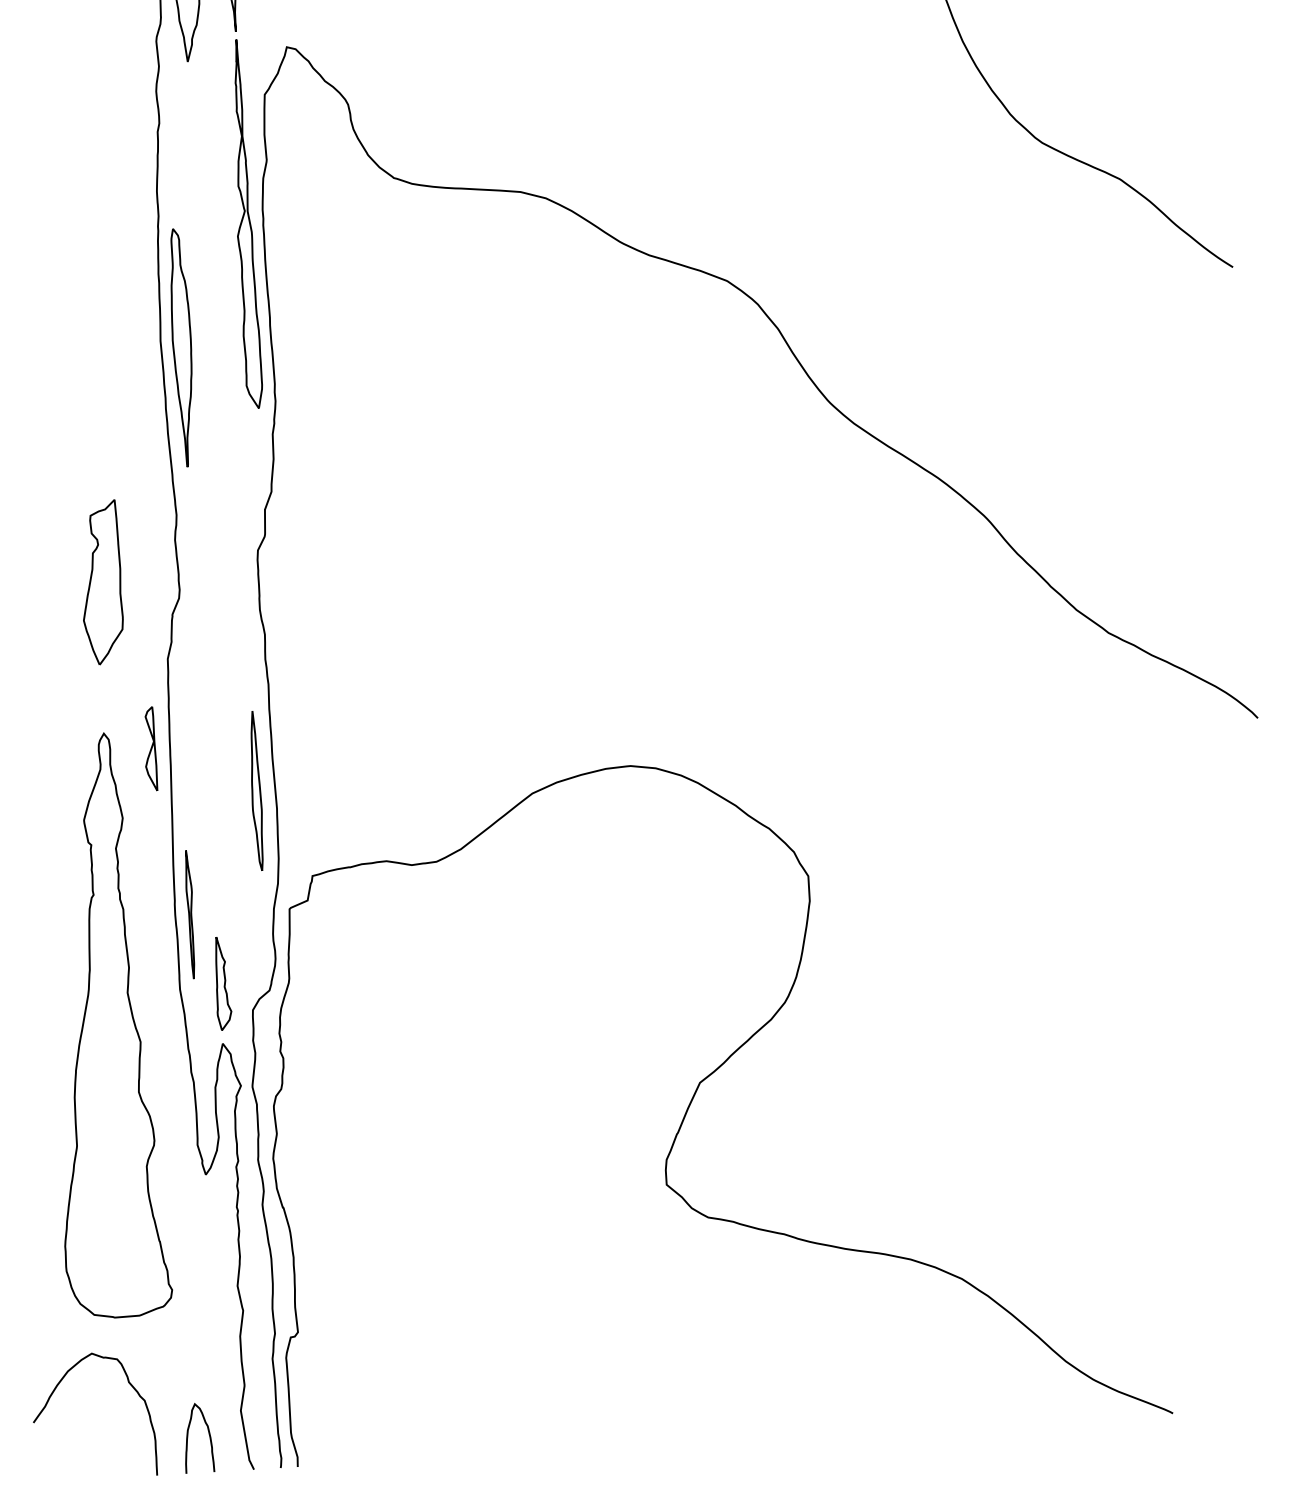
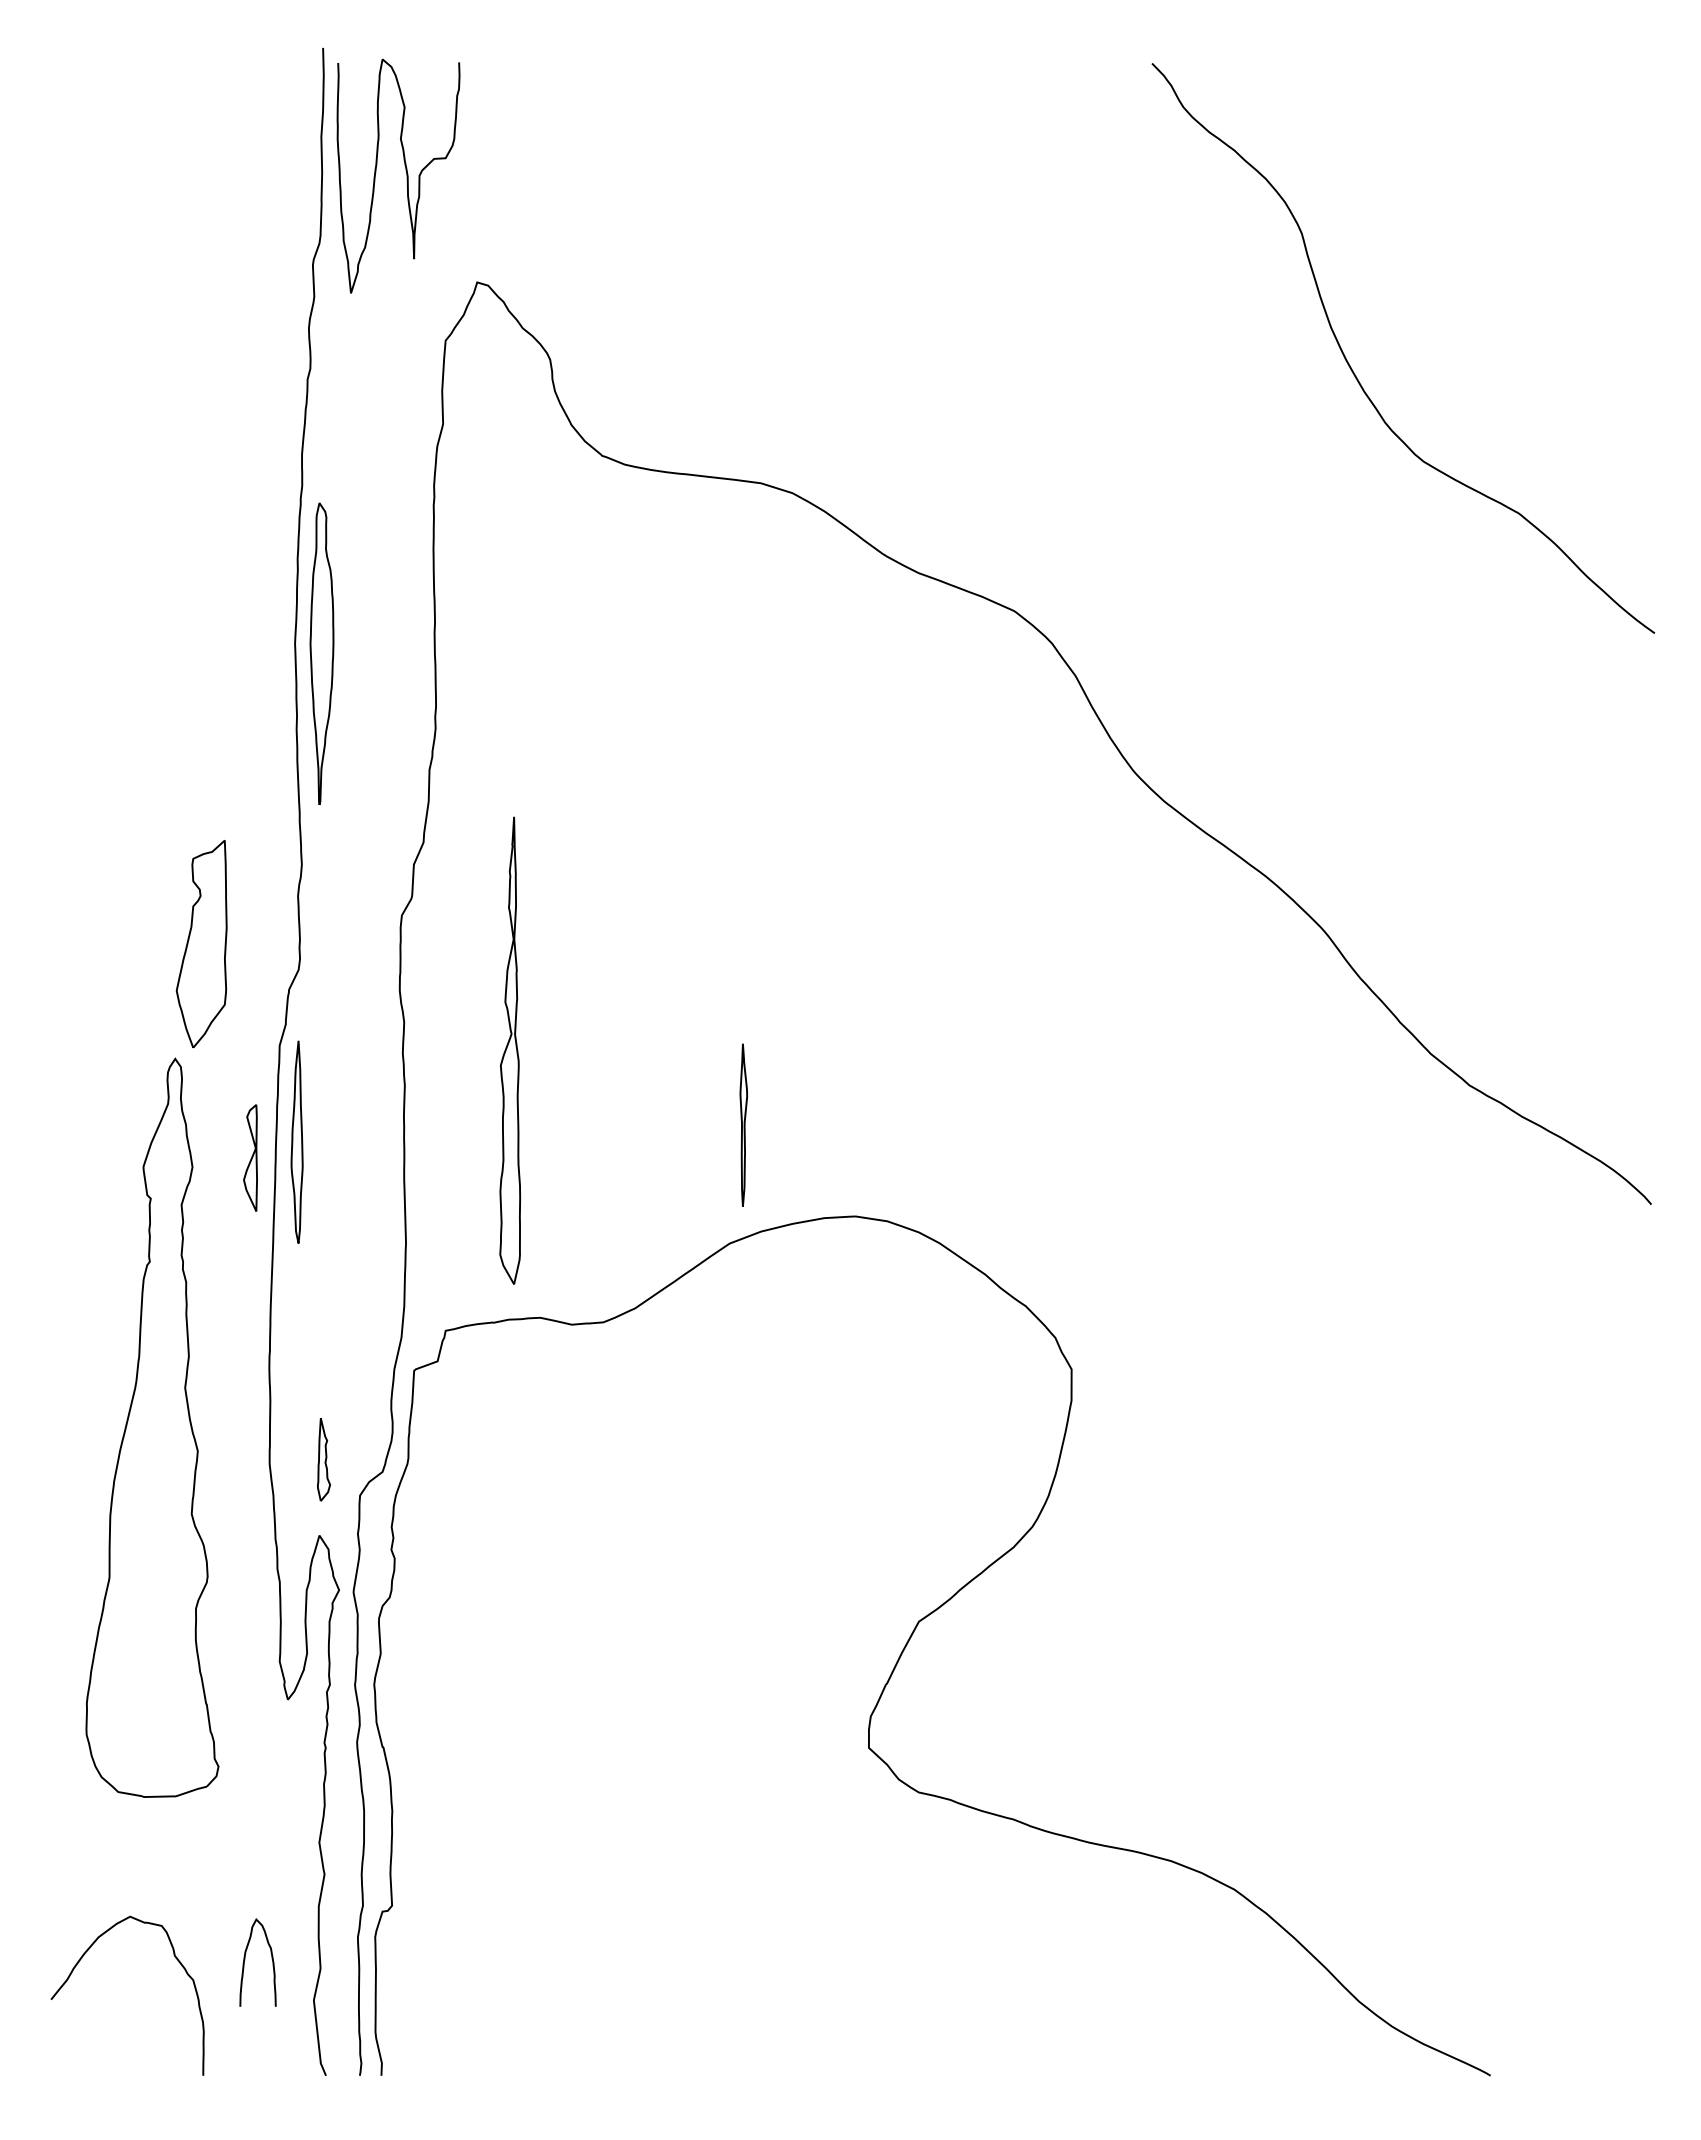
part: (244, 224) -> (510, 1050), moved
part: (255, 790) -> (296, 1141), moved
part: (190, 914) -> (743, 1124), moved
part: (222, 983) -> (323, 1459), size x0.7
part: (103, 1025) -> (152, 1427), moved
curve: (188, 1437) -> (245, 1960), moved

